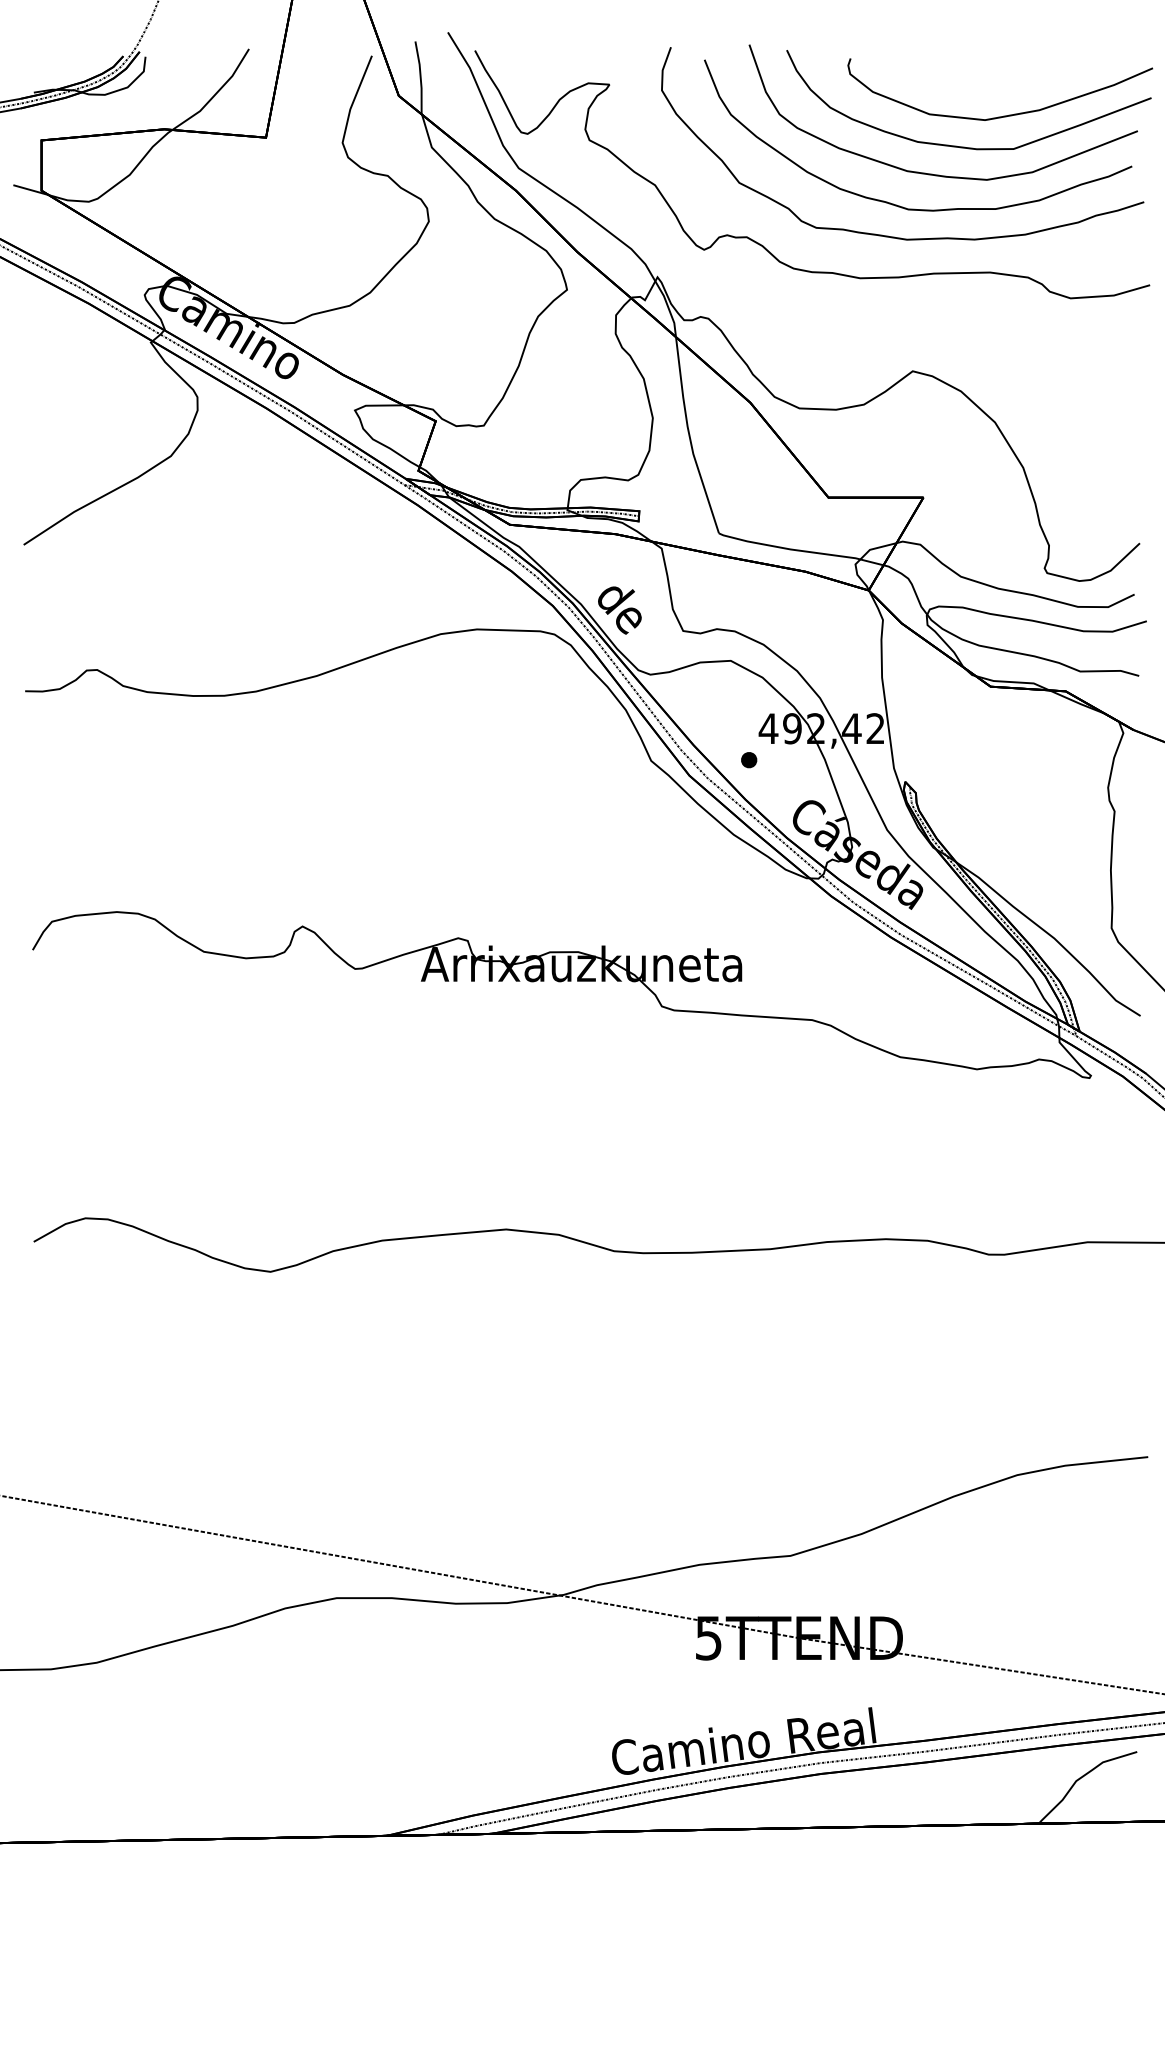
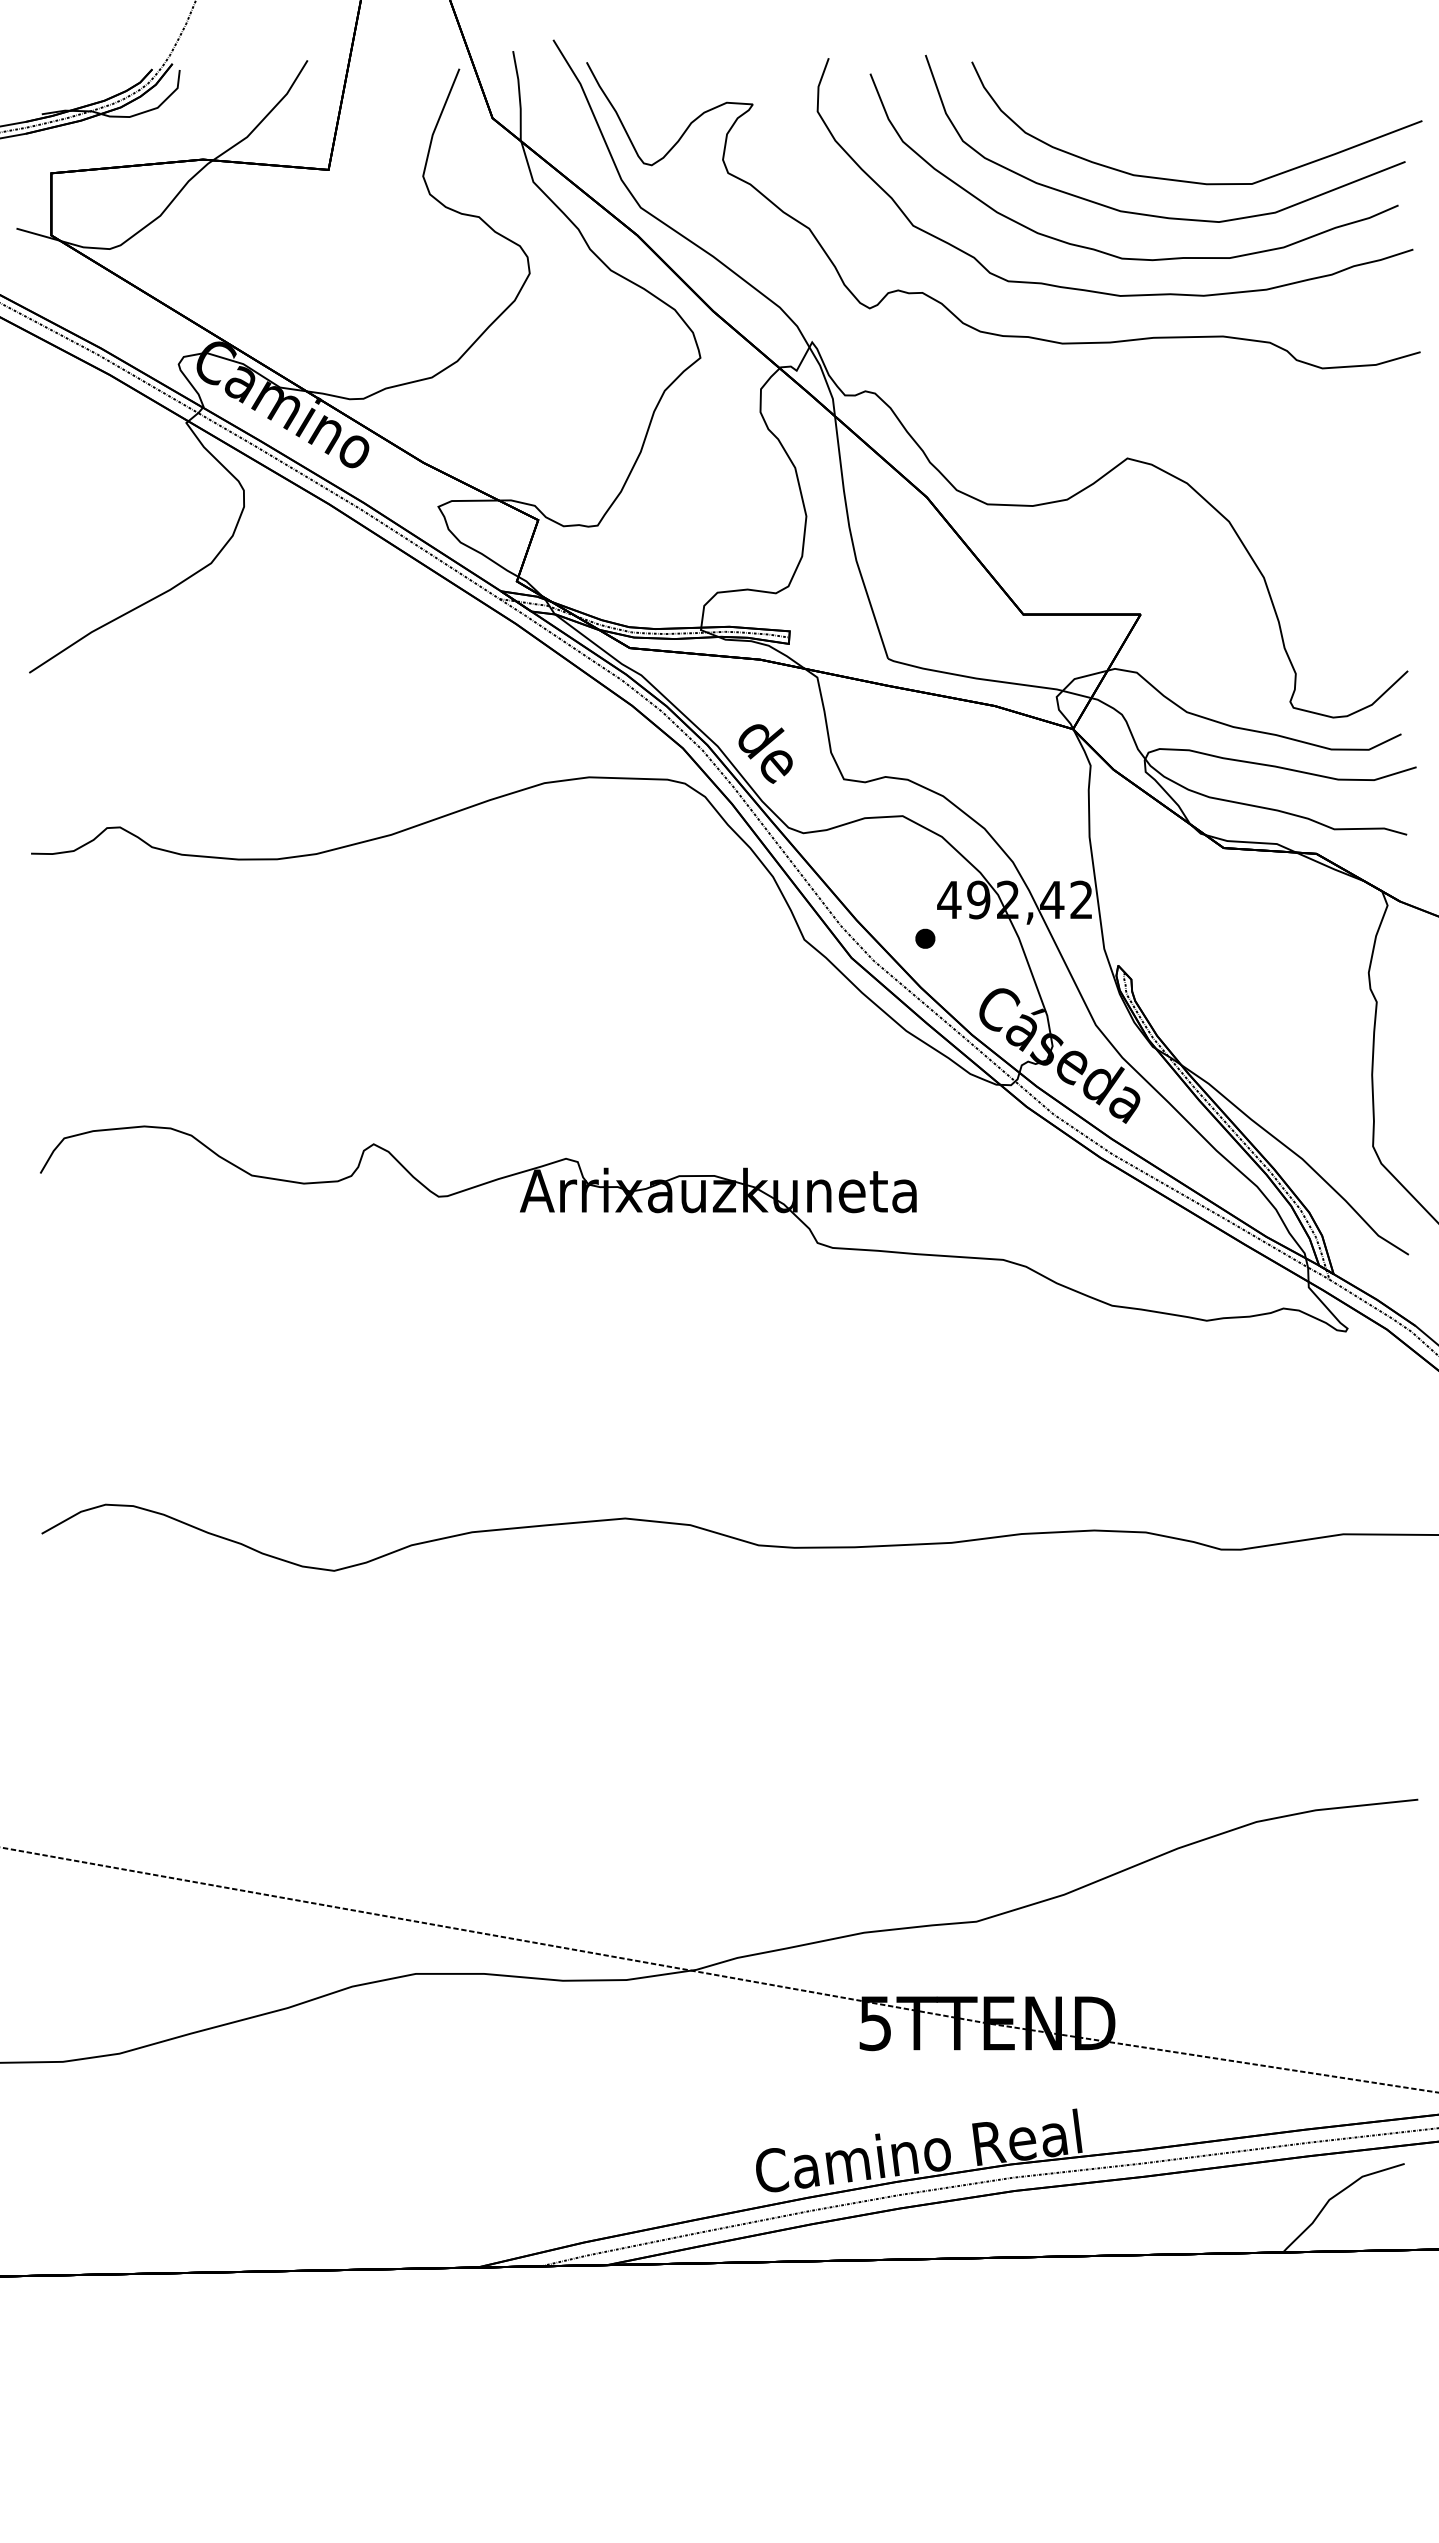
part: (1003, 115) -> (1239, 142), removed

